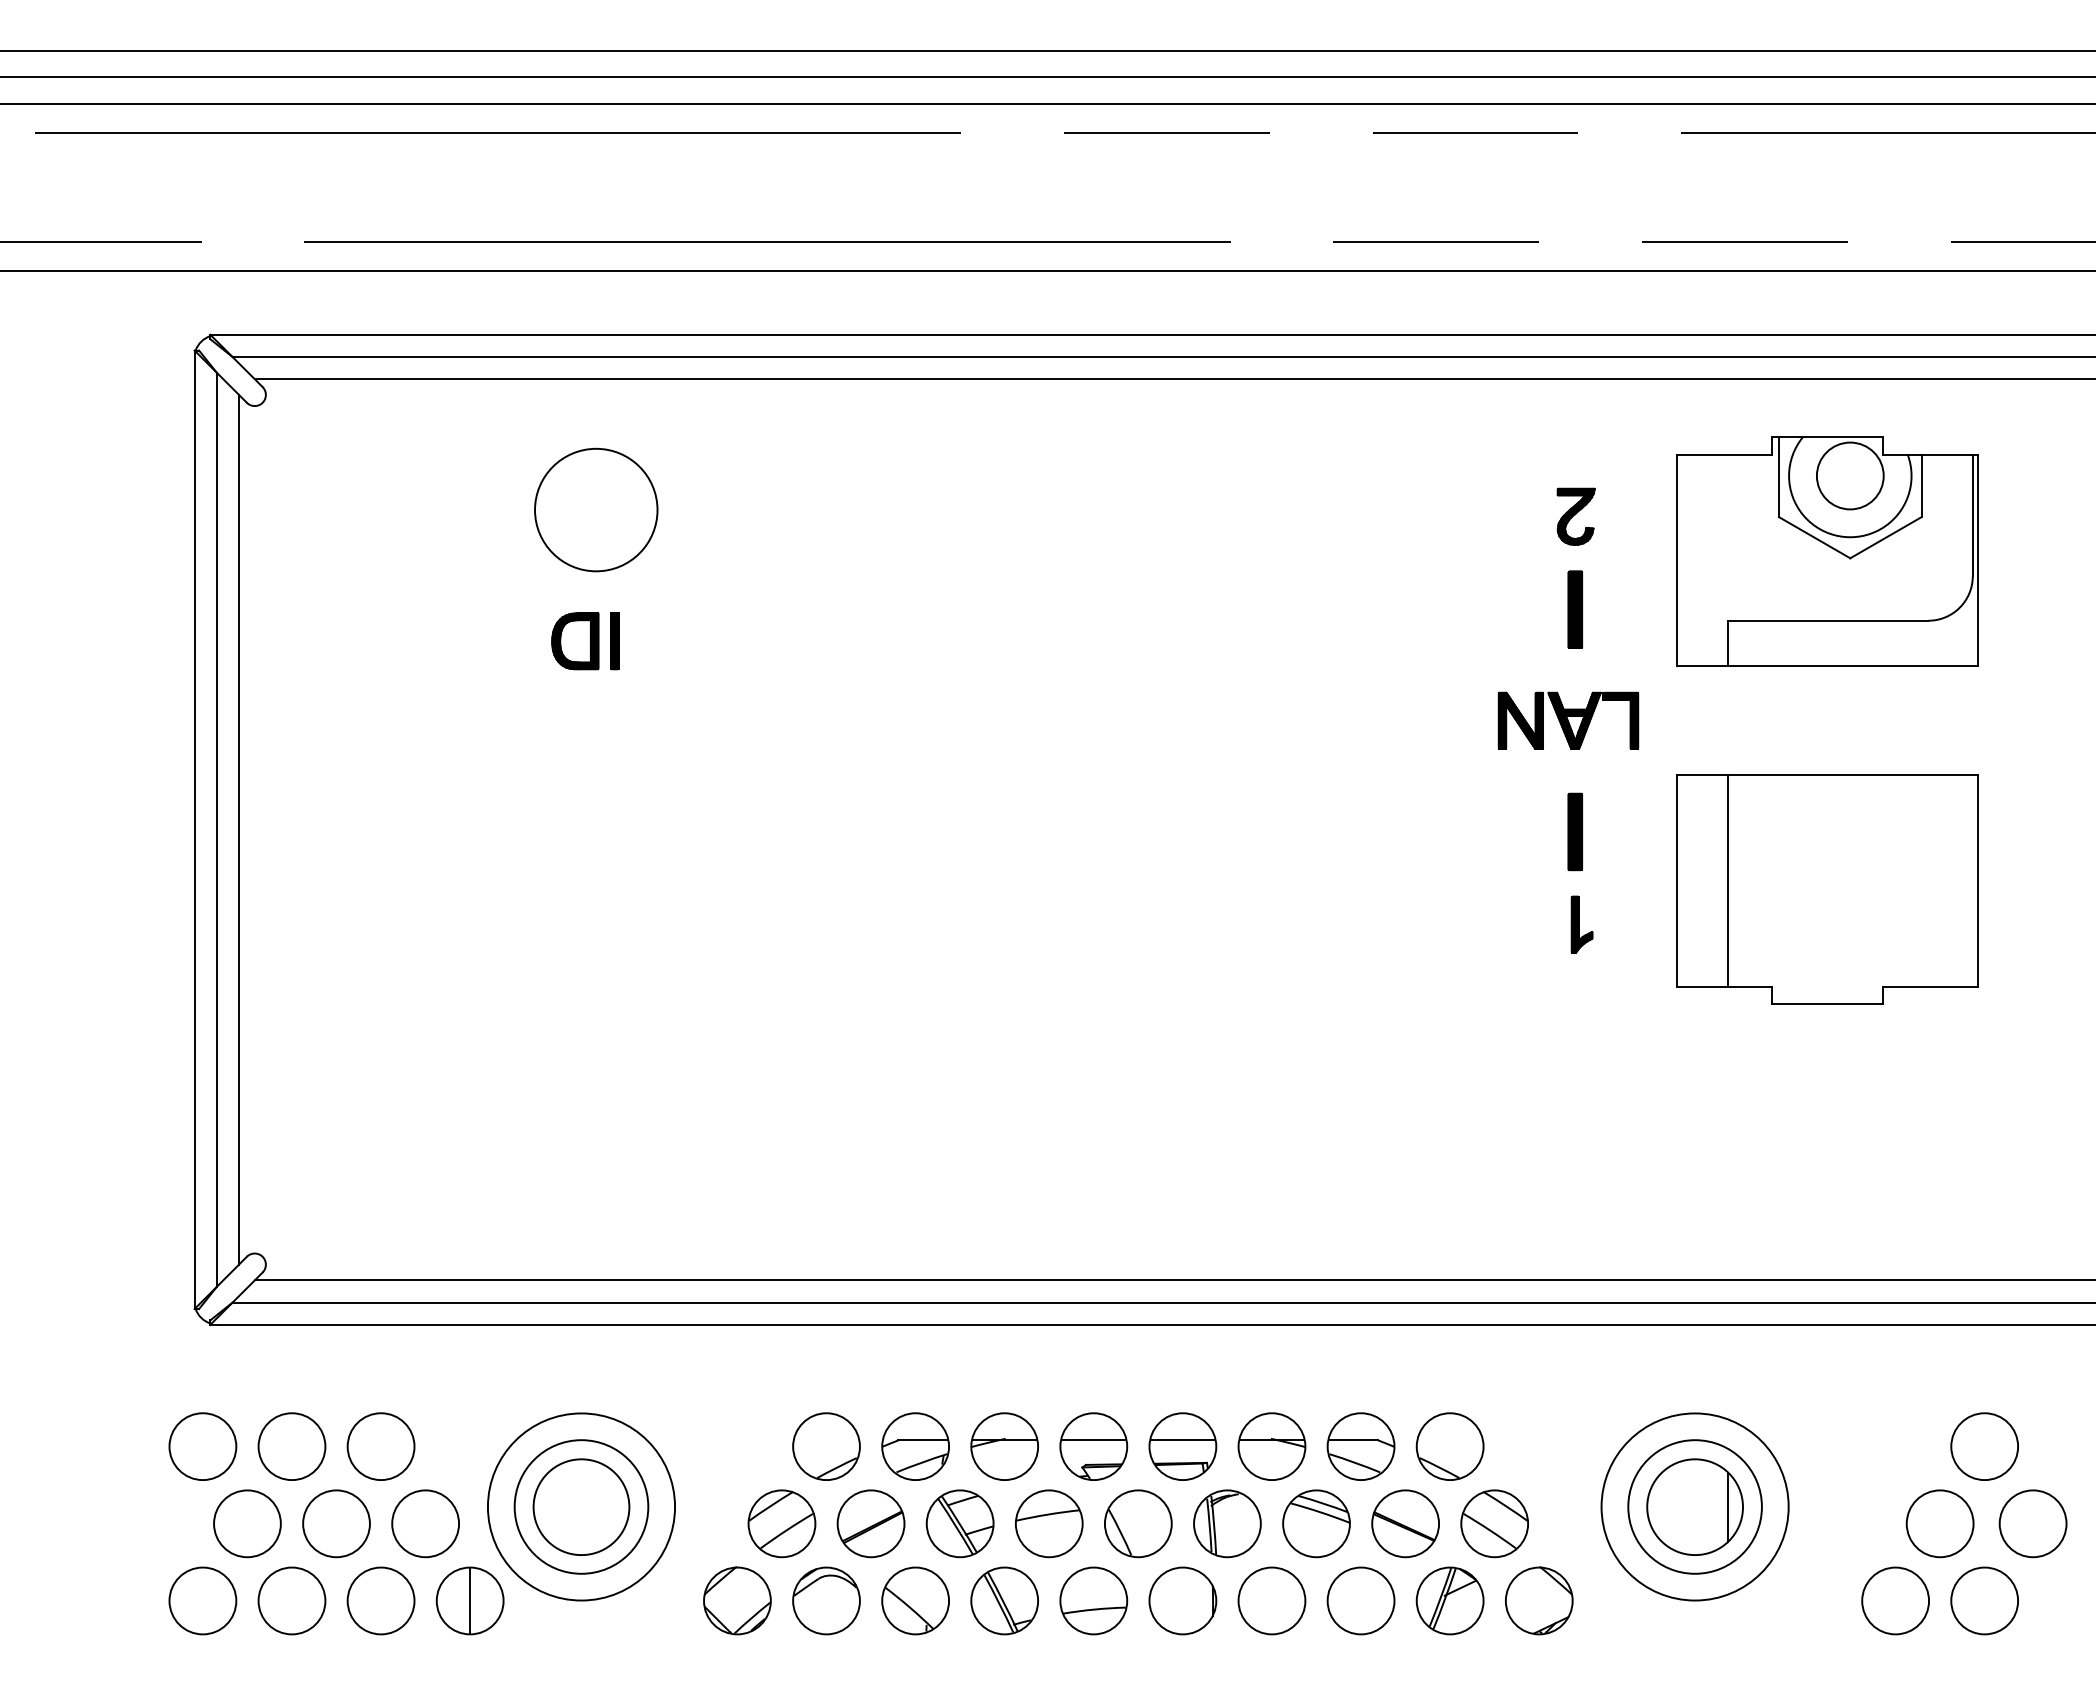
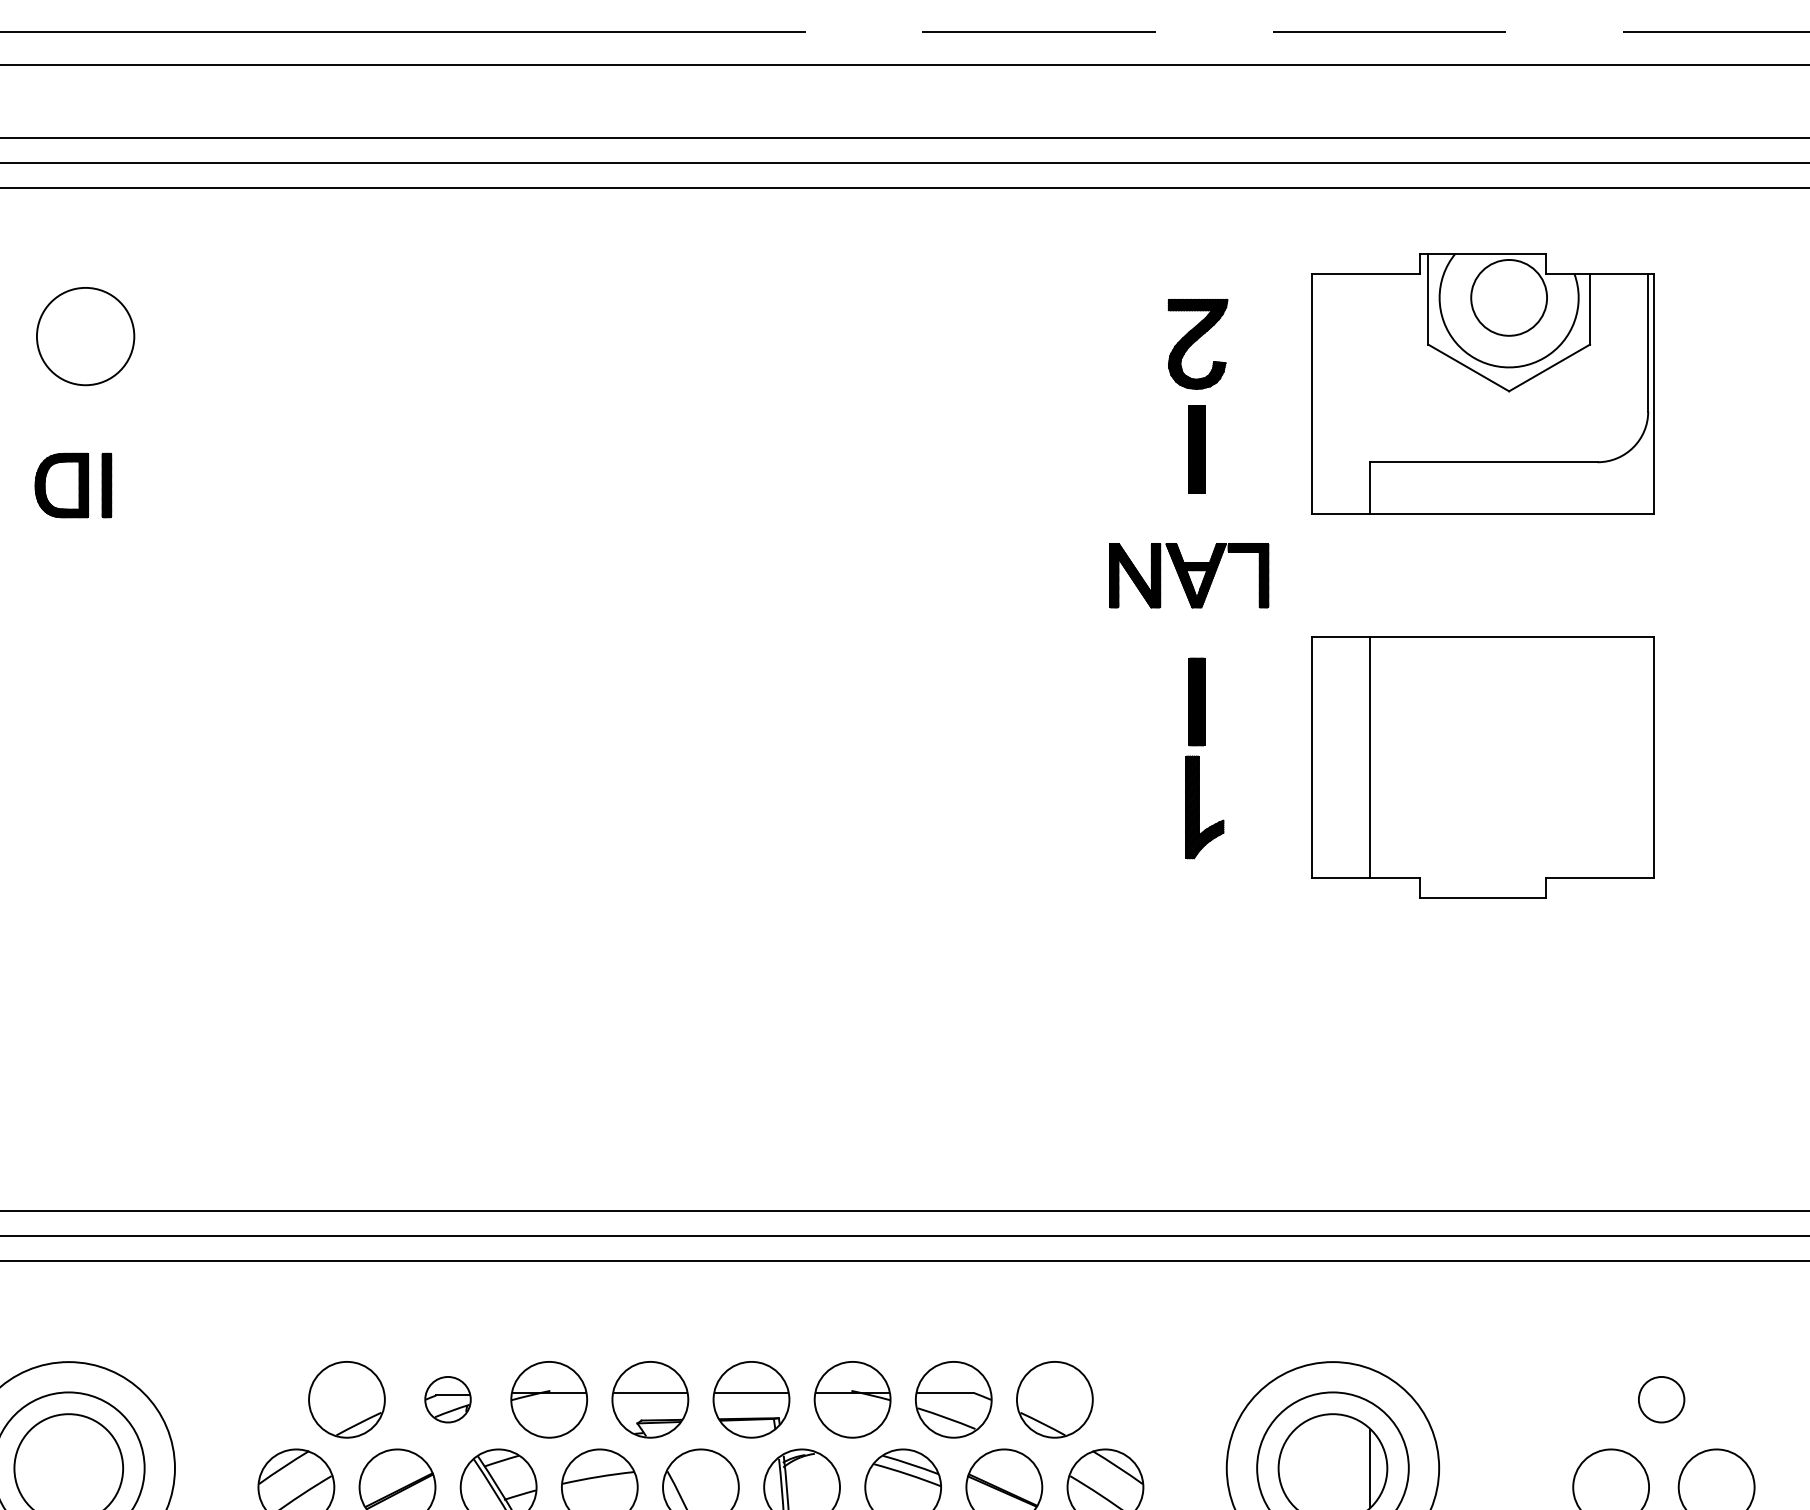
circle: (596, 509) -> (85, 335), size x0.7
part: (1575, 516) -> (1197, 343), size x1.4
part: (1581, 924) -> (1204, 807), size x1.6
part: (915, 1446) -> (447, 1399), size x0.6
circle: (1984, 1446) -> (1661, 1399), size x0.6

